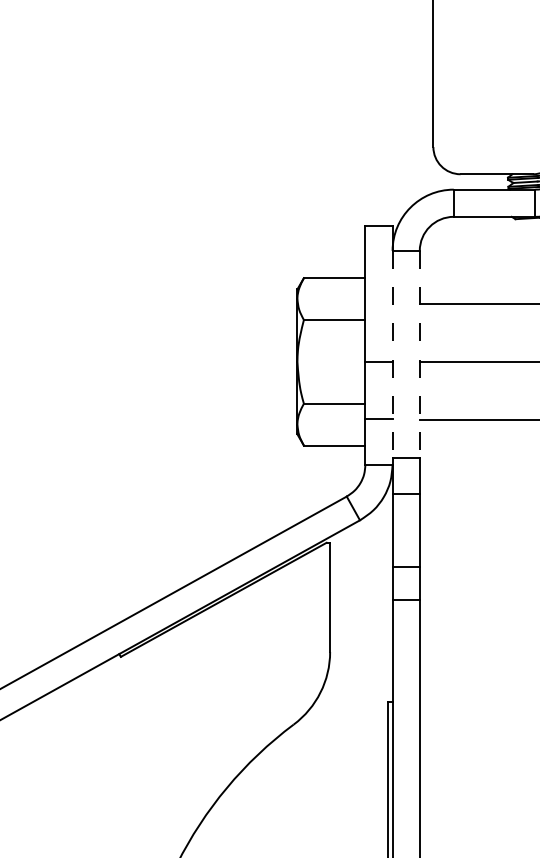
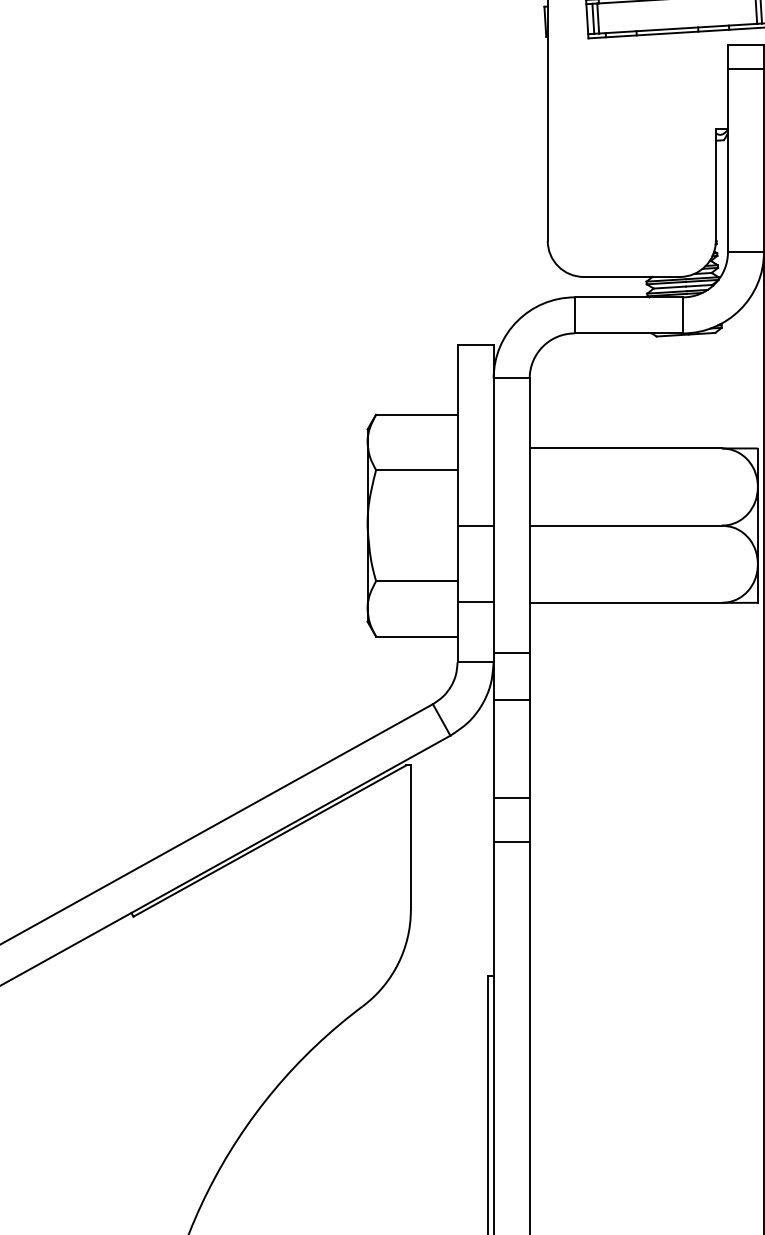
line: (392, 354) -> (493, 516), dashed -> solid
line: (419, 354) -> (529, 516), dashed -> solid

